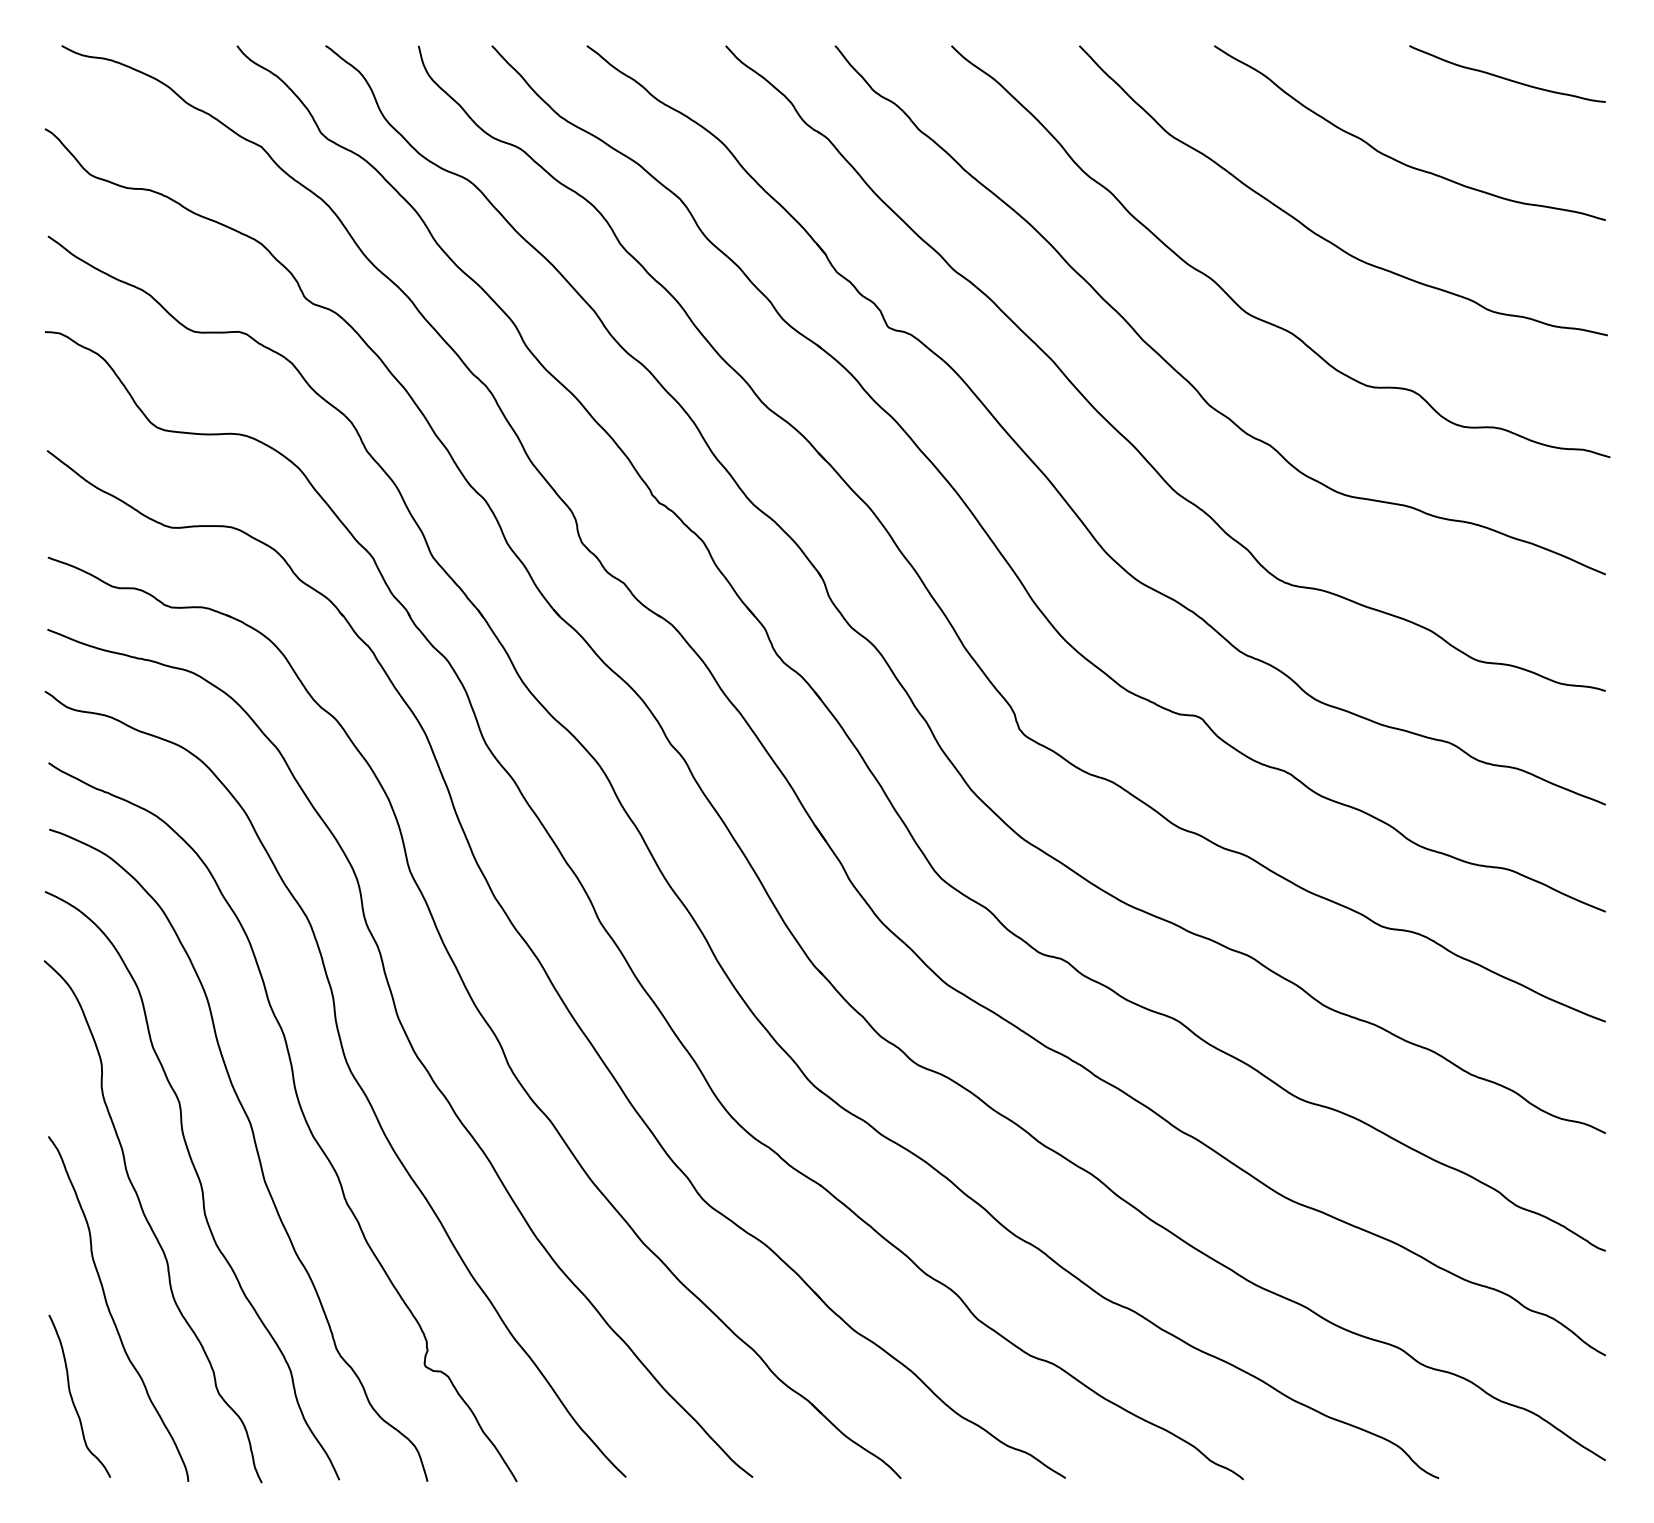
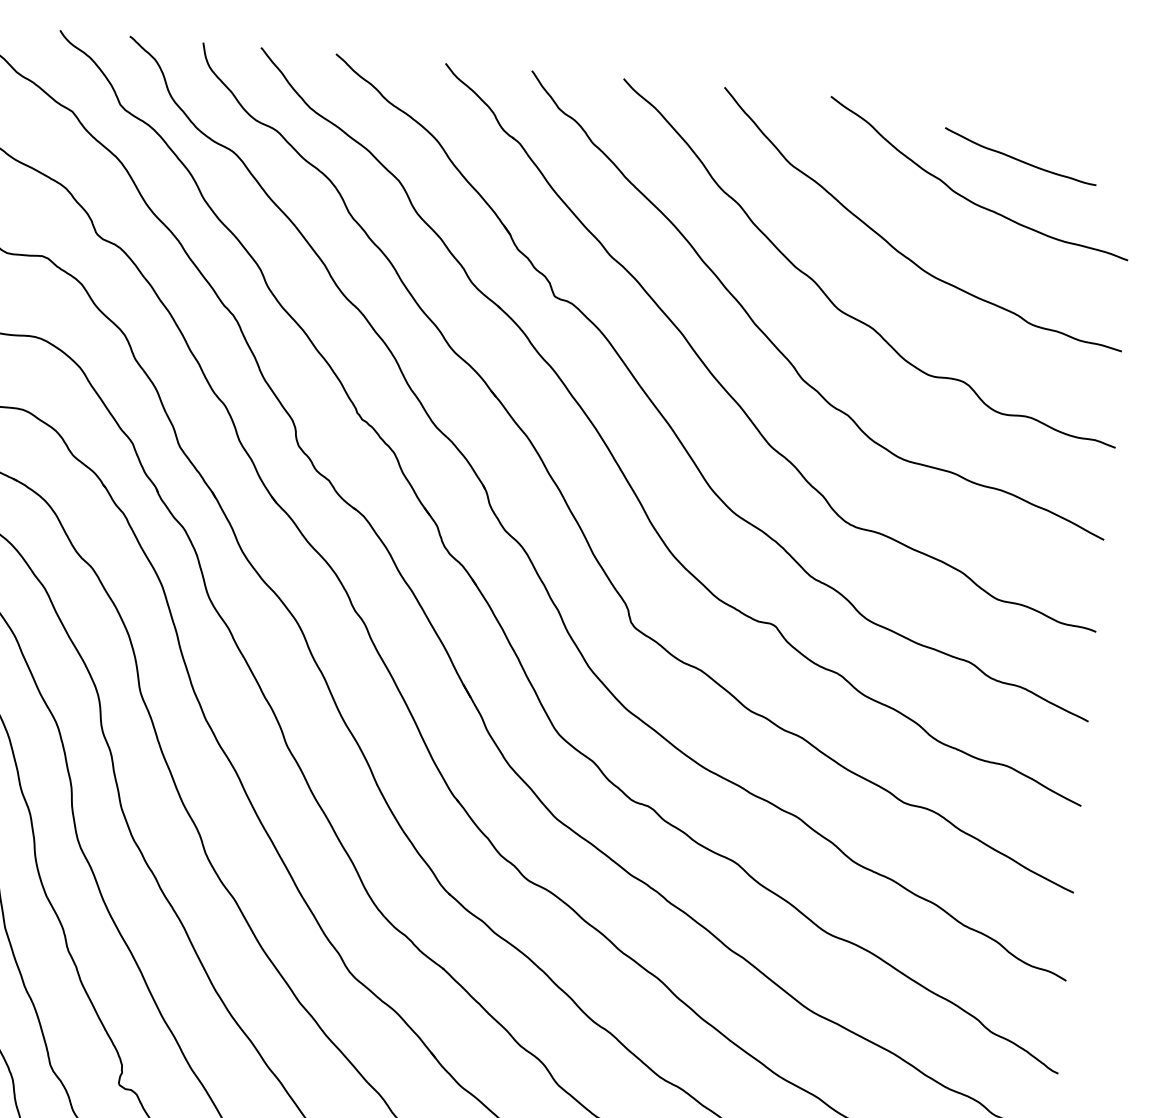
curve: (1505, 77) -> (1018, 159), moved

